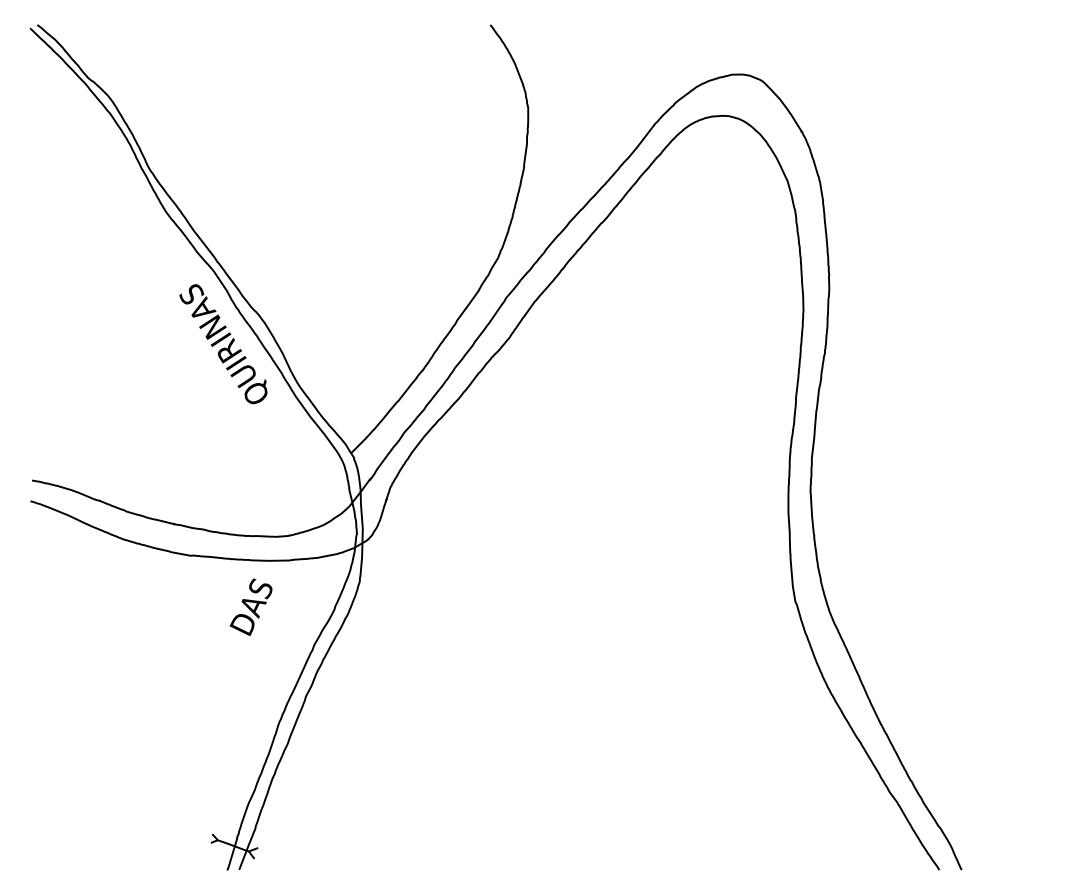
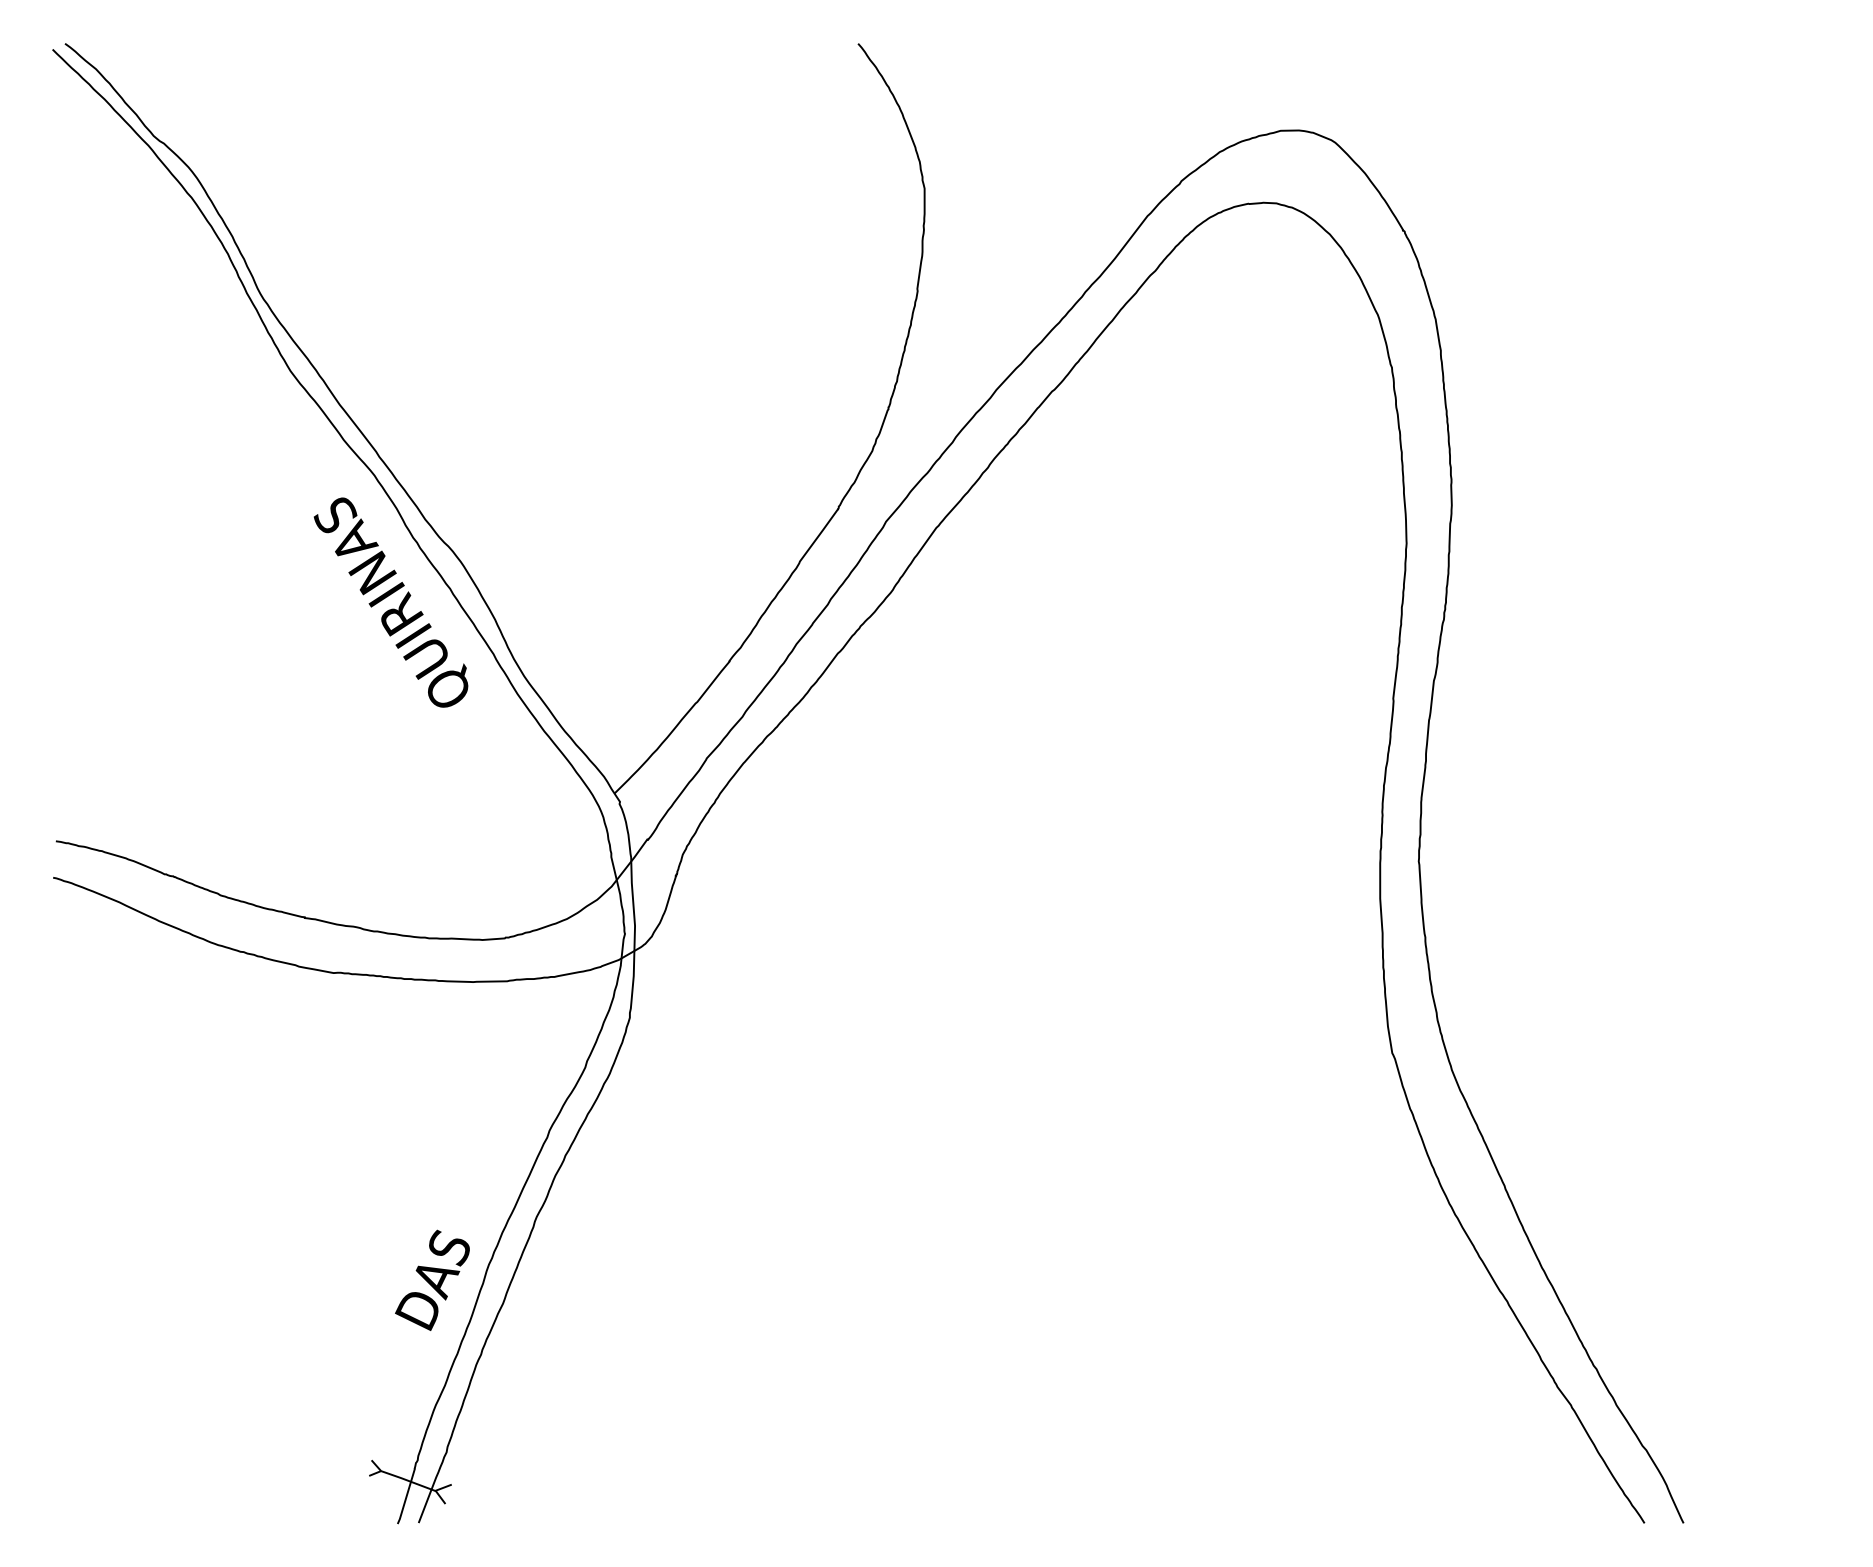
text: (250, 607) -> (431, 1280), moved

